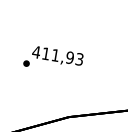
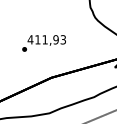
text: (52, 59) -> (43, 43), moved

